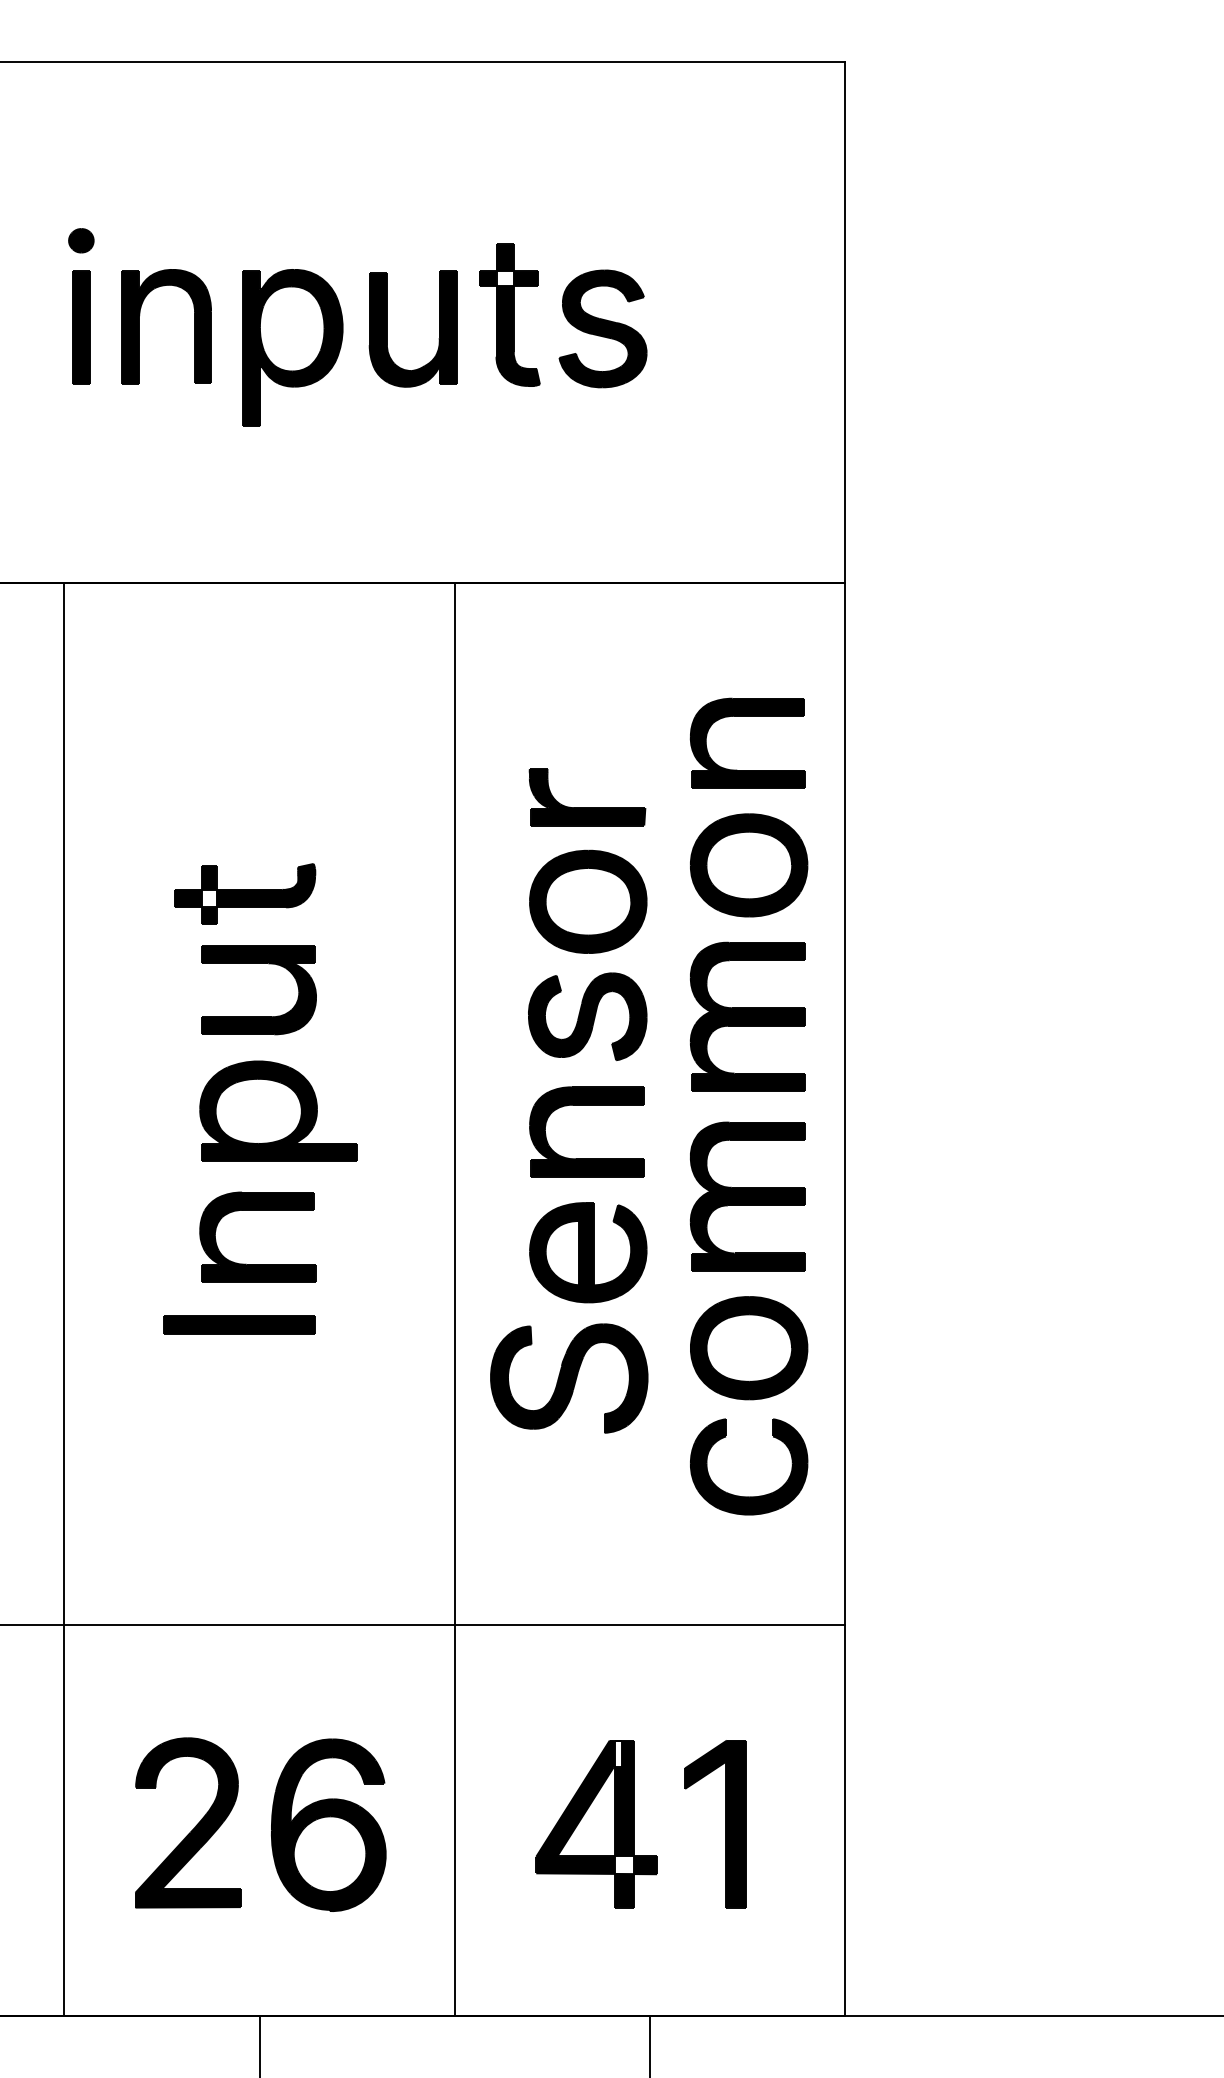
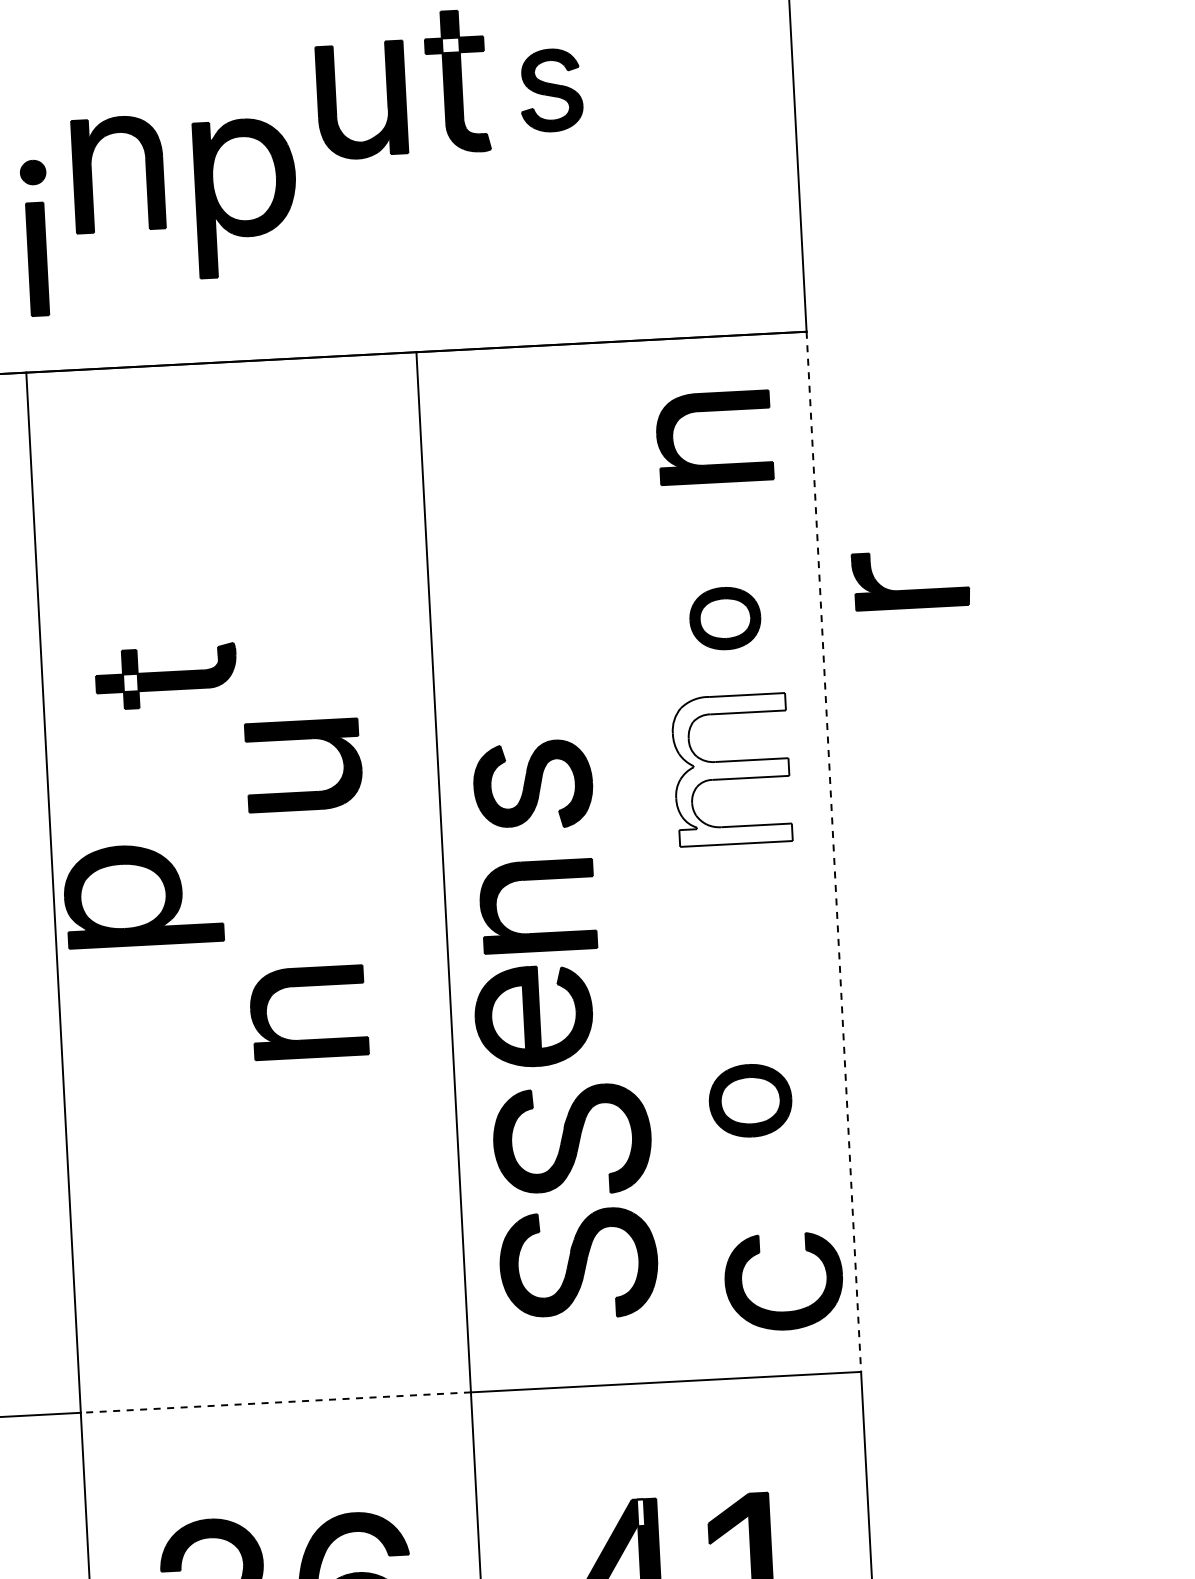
part: (81, 306) -> (36, 238), moved
part: (139, 326) -> (91, 175), moved
part: (602, 328) -> (550, 90), size x0.7
part: (292, 347) -> (245, 197), moved
part: (747, 716) -> (712, 411), moved
part: (587, 807) -> (911, 589), moved
part: (749, 865) -> (725, 618), size x0.6
part: (245, 893) -> (166, 675), moved
part: (588, 901) -> (566, 663), removed
part: (258, 1016) -> (305, 791), moved
part: (587, 1016) -> (533, 784), moved
fill: (747, 1016) -> (731, 769), removed
line: (845, 1104) -> (833, 852), solid -> dashed
part: (586, 1105) -> (535, 879), moved
part: (278, 1110) -> (143, 894), moved
part: (747, 1196) -> (740, 949), removed
part: (257, 1210) -> (307, 986), moved
part: (588, 1252) -> (534, 1016), moved
part: (239, 1324) -> (240, 1103), removed
part: (749, 1348) -> (750, 1100), size x0.7
part: (749, 1496) -> (785, 1311), moved
part: (569, 1502) -> (579, 1264), added
line: (258, 1624) -> (274, 1402), solid -> dashed

